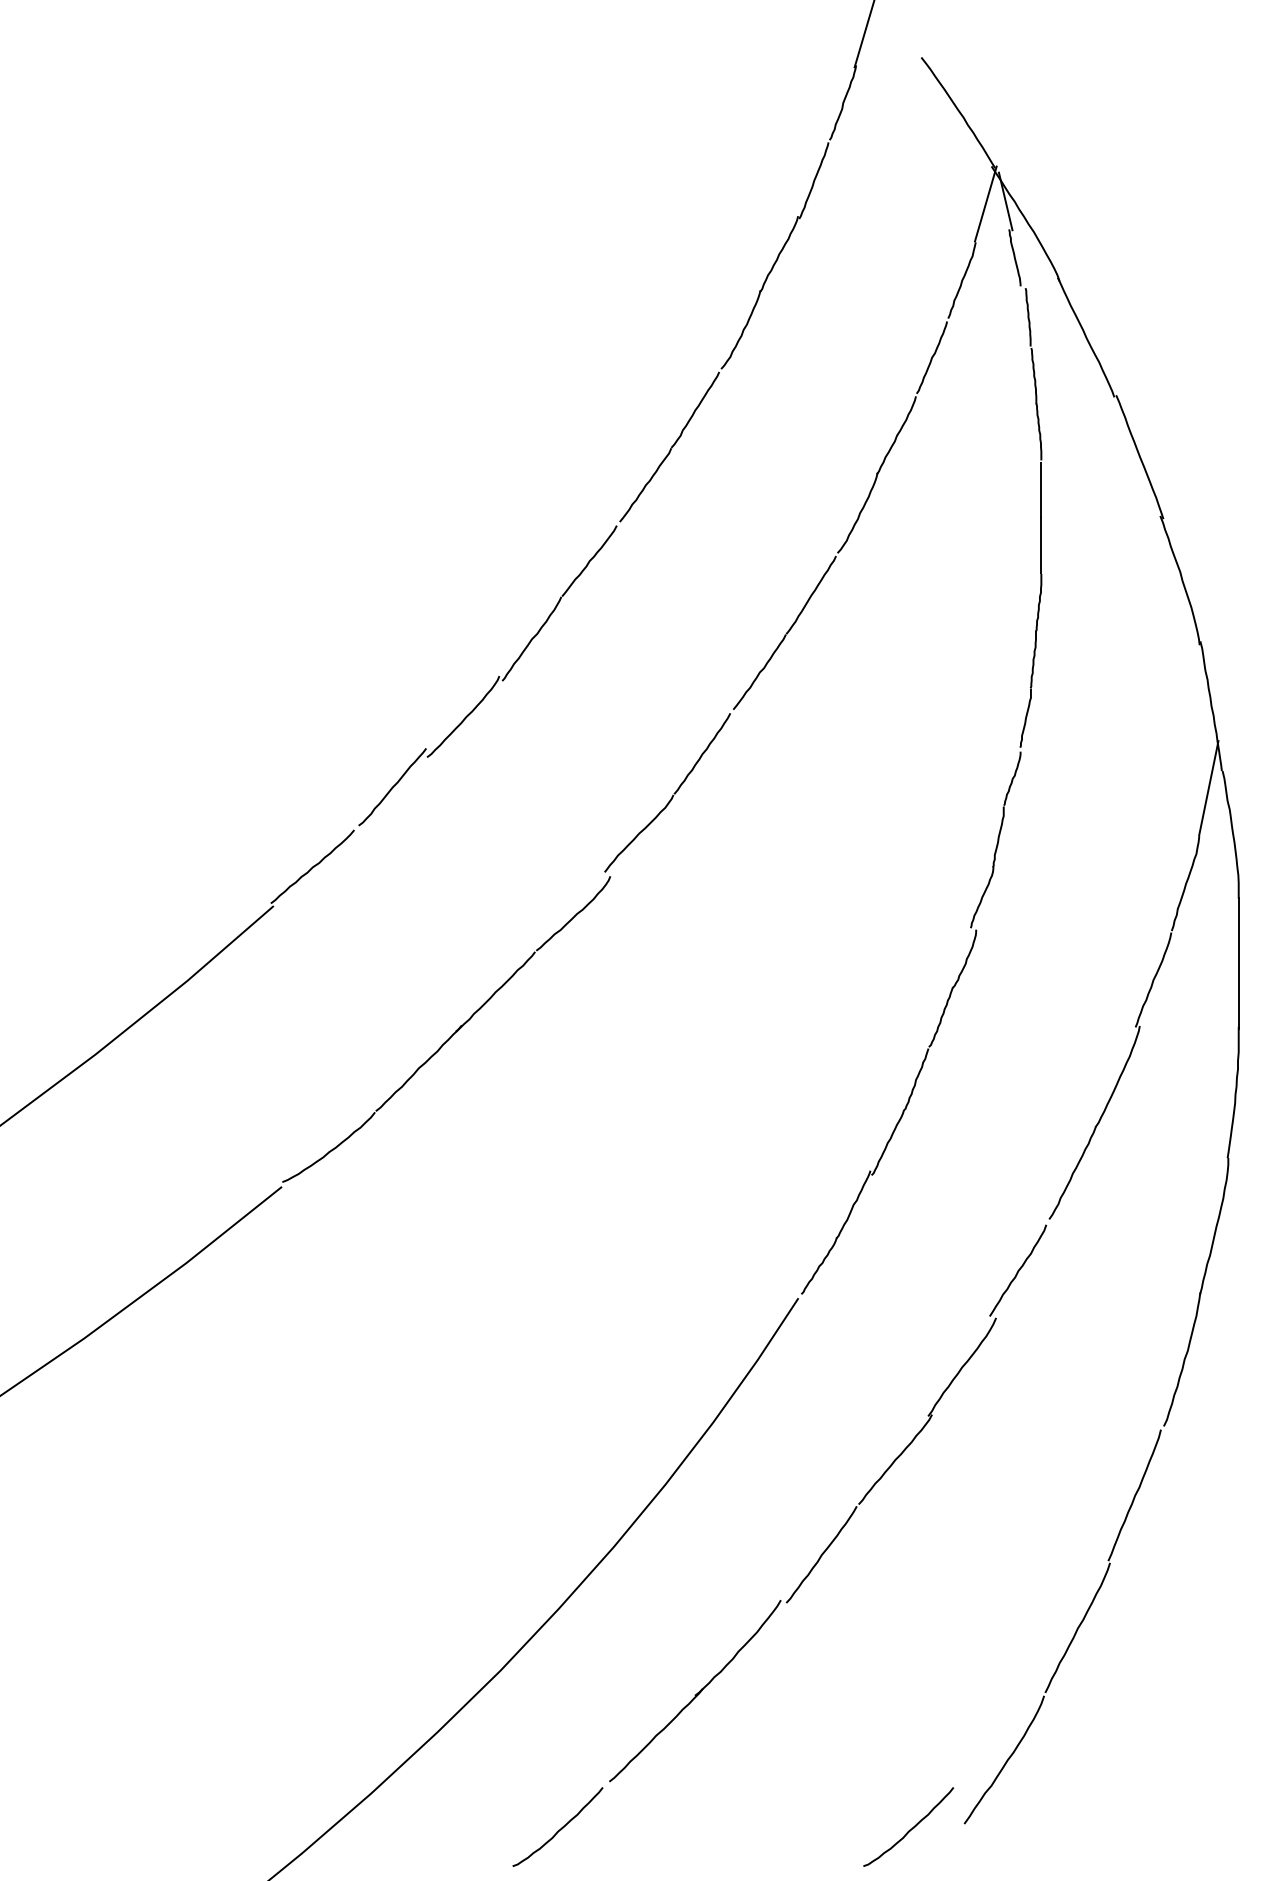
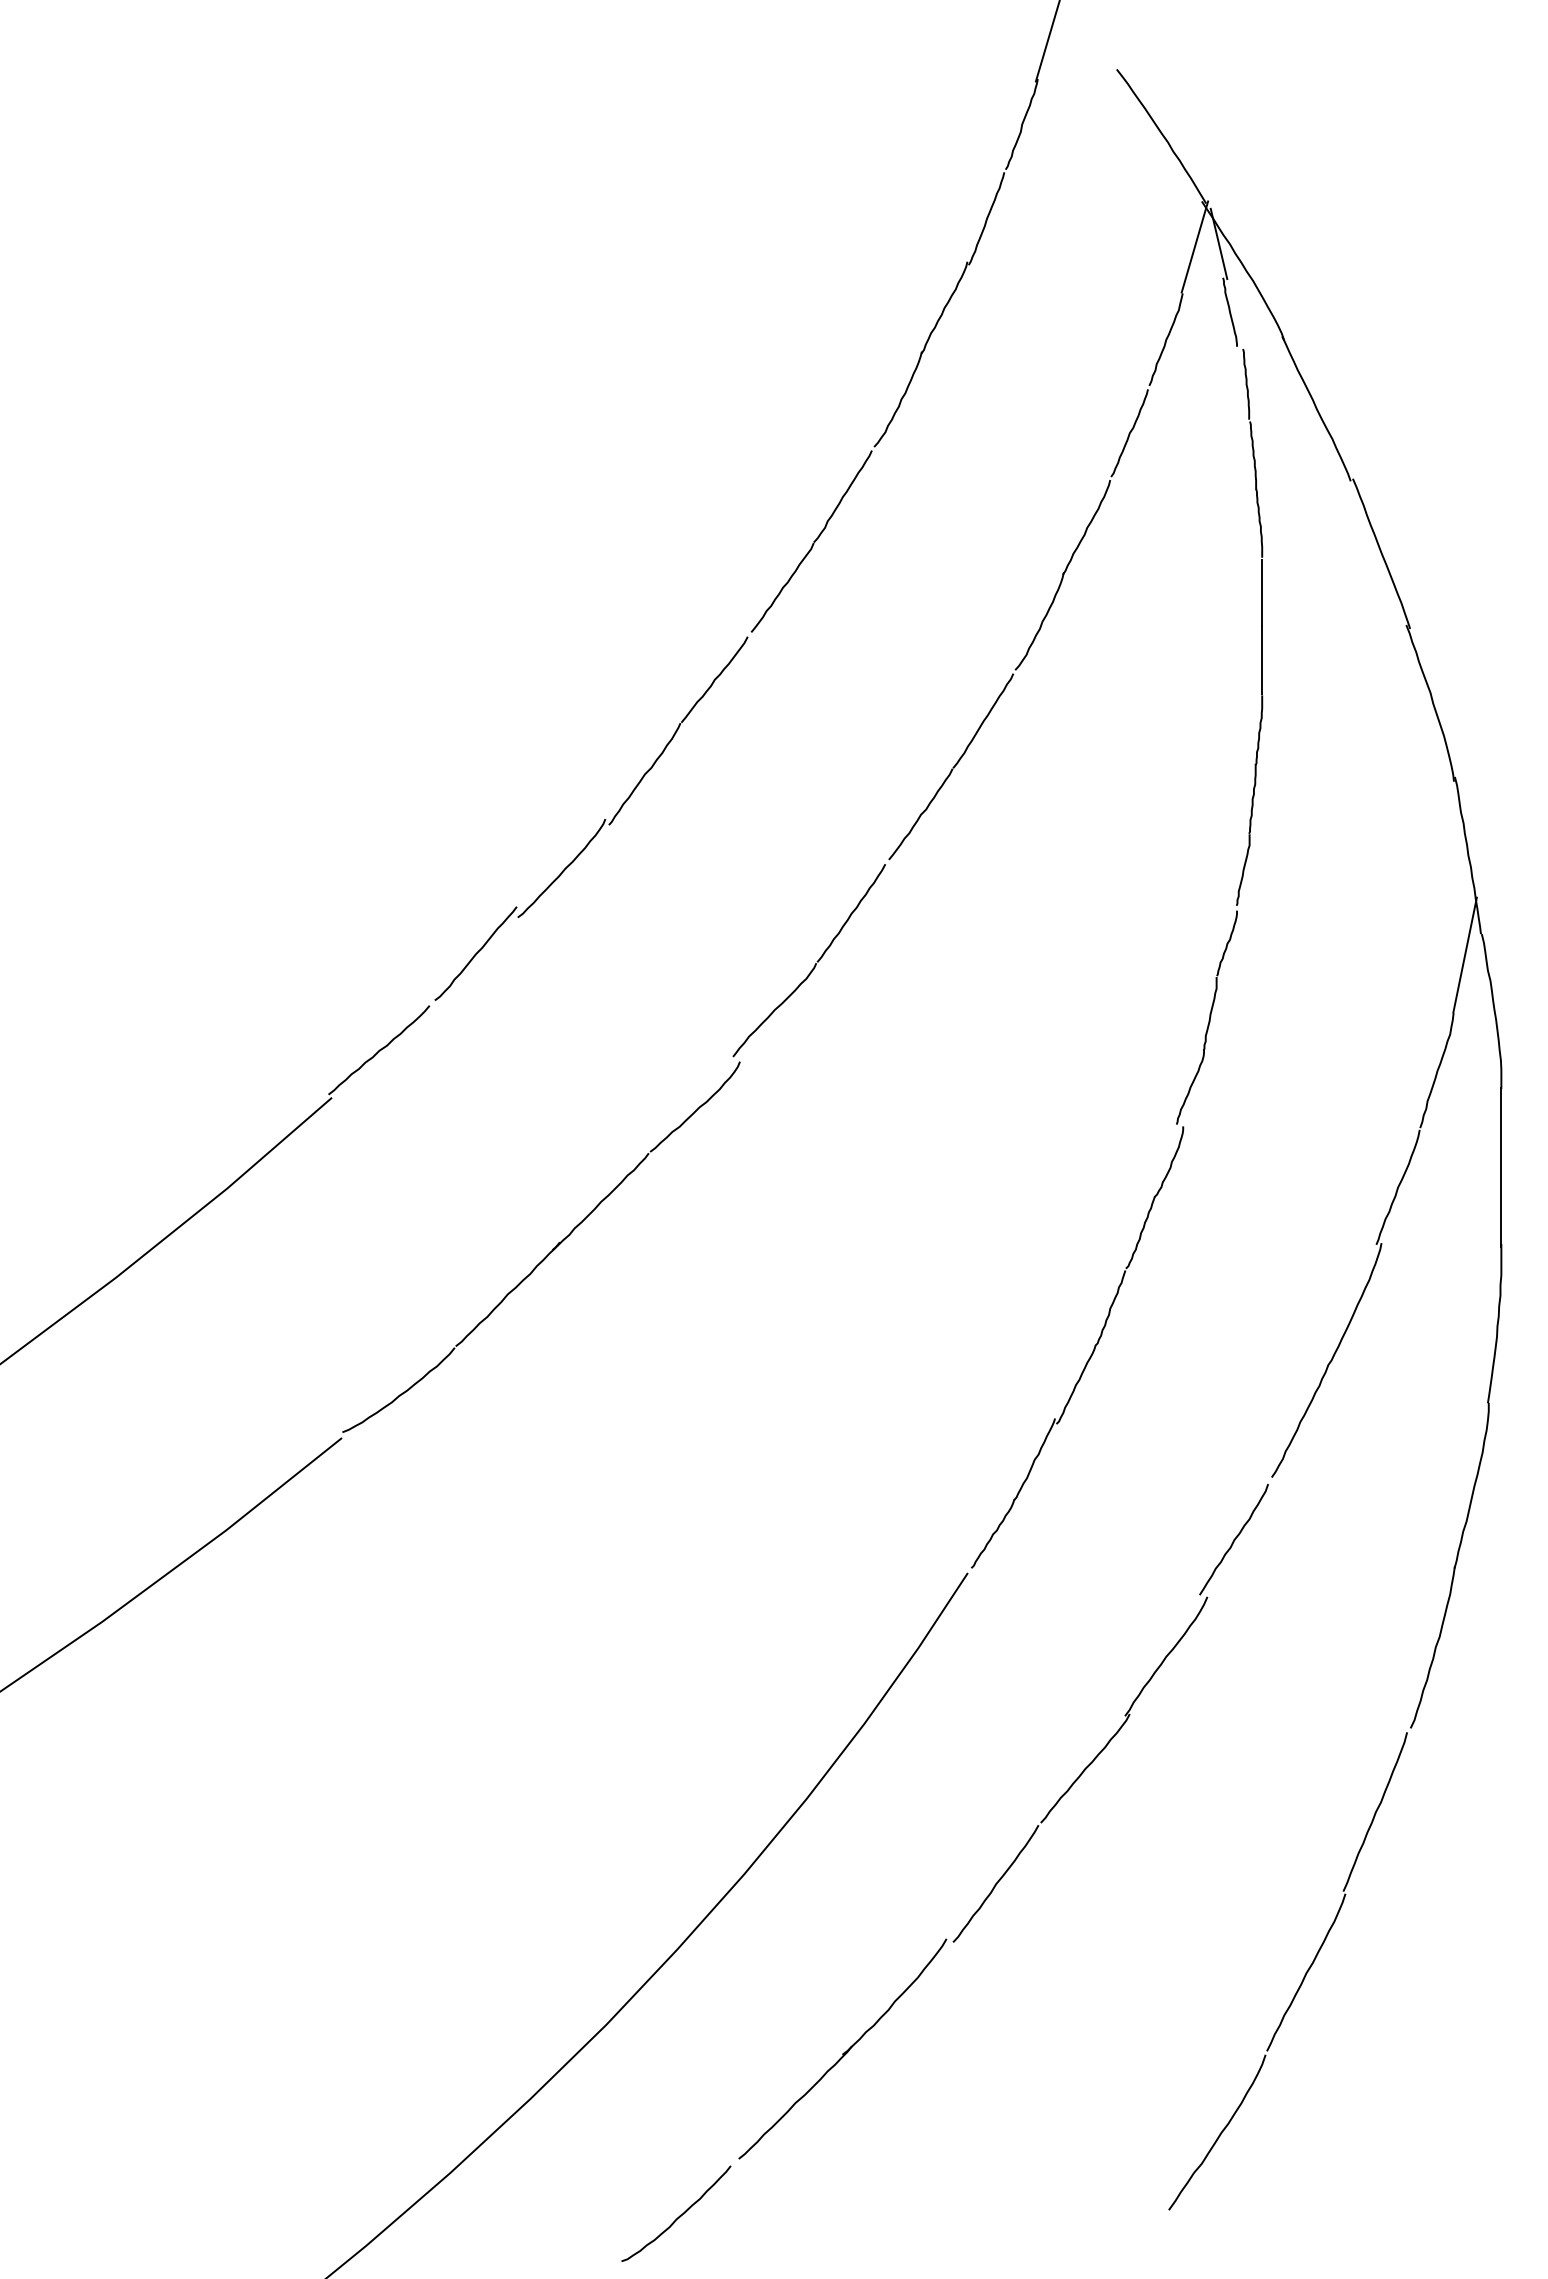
curve: (911, 1828) -> (1104, 2215), removed

